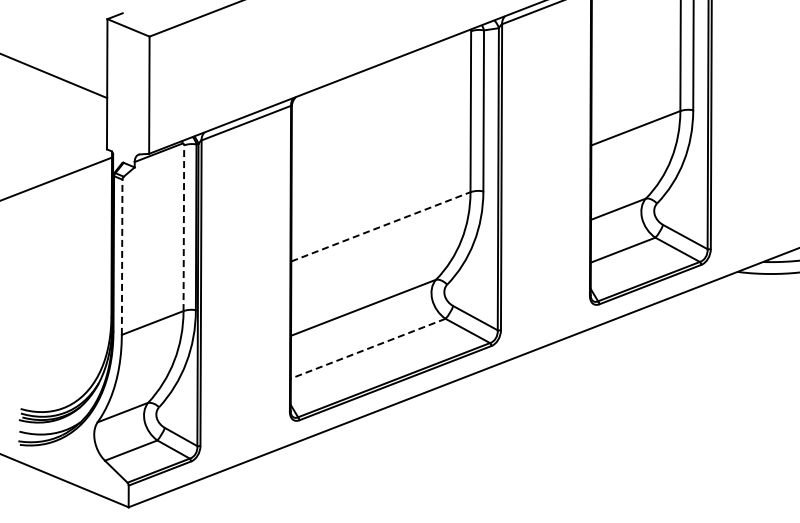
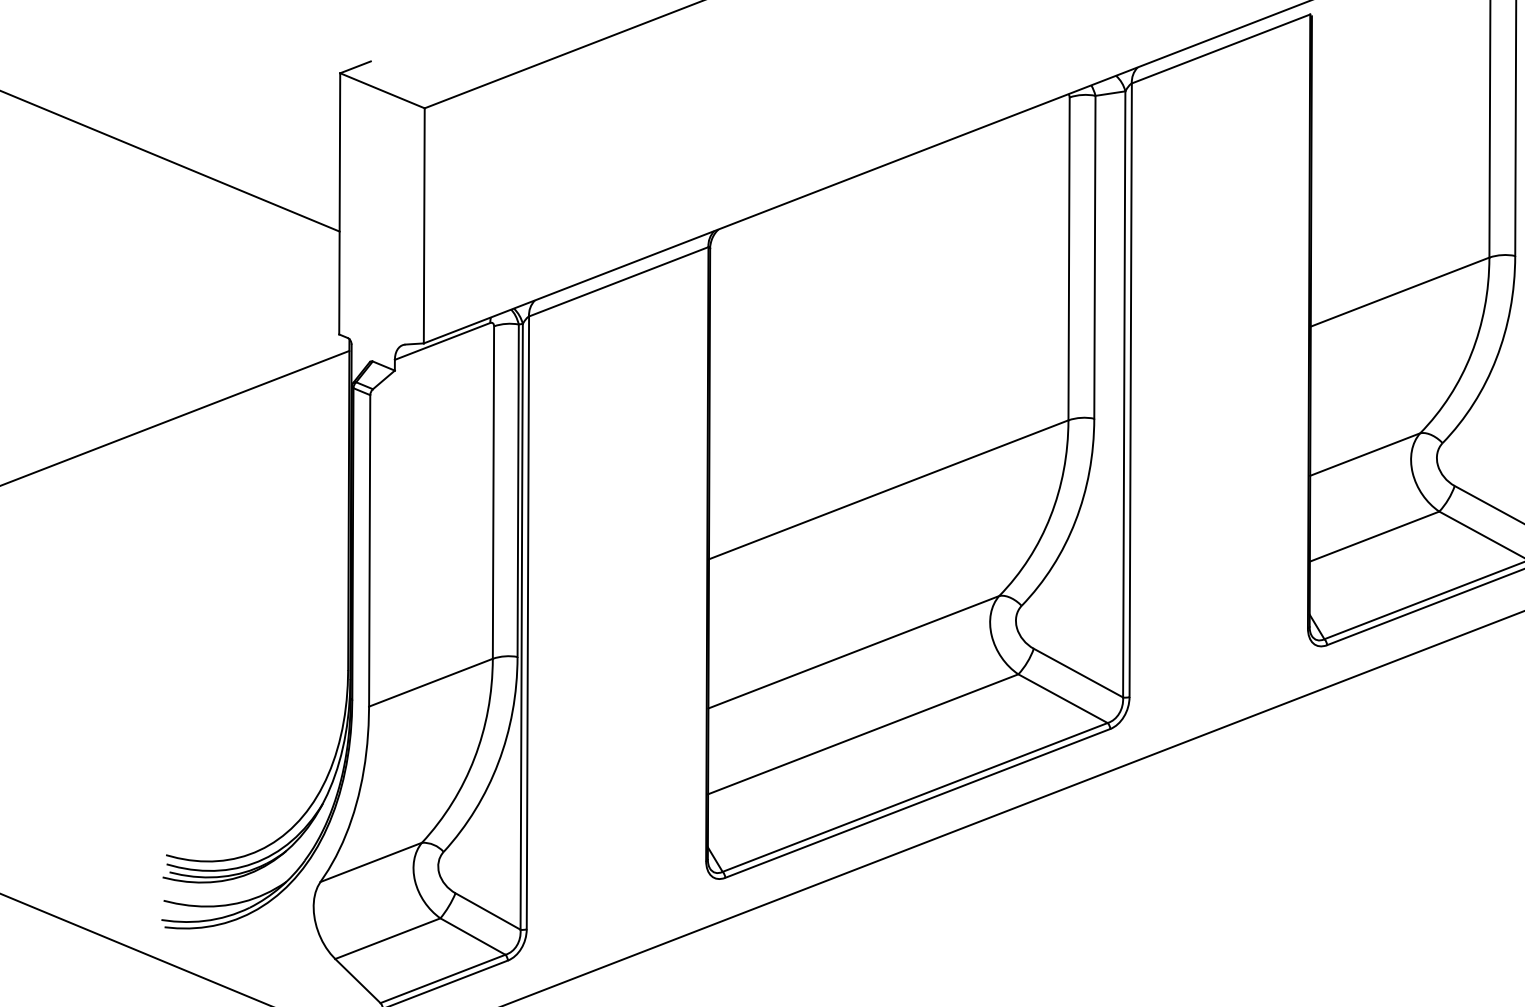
line: (381, 226) -> (889, 489), dashed -> solid
line: (183, 228) -> (492, 493), dashed -> solid
line: (122, 257) -> (370, 551), dashed -> solid
line: (368, 348) -> (863, 733), dashed -> solid

